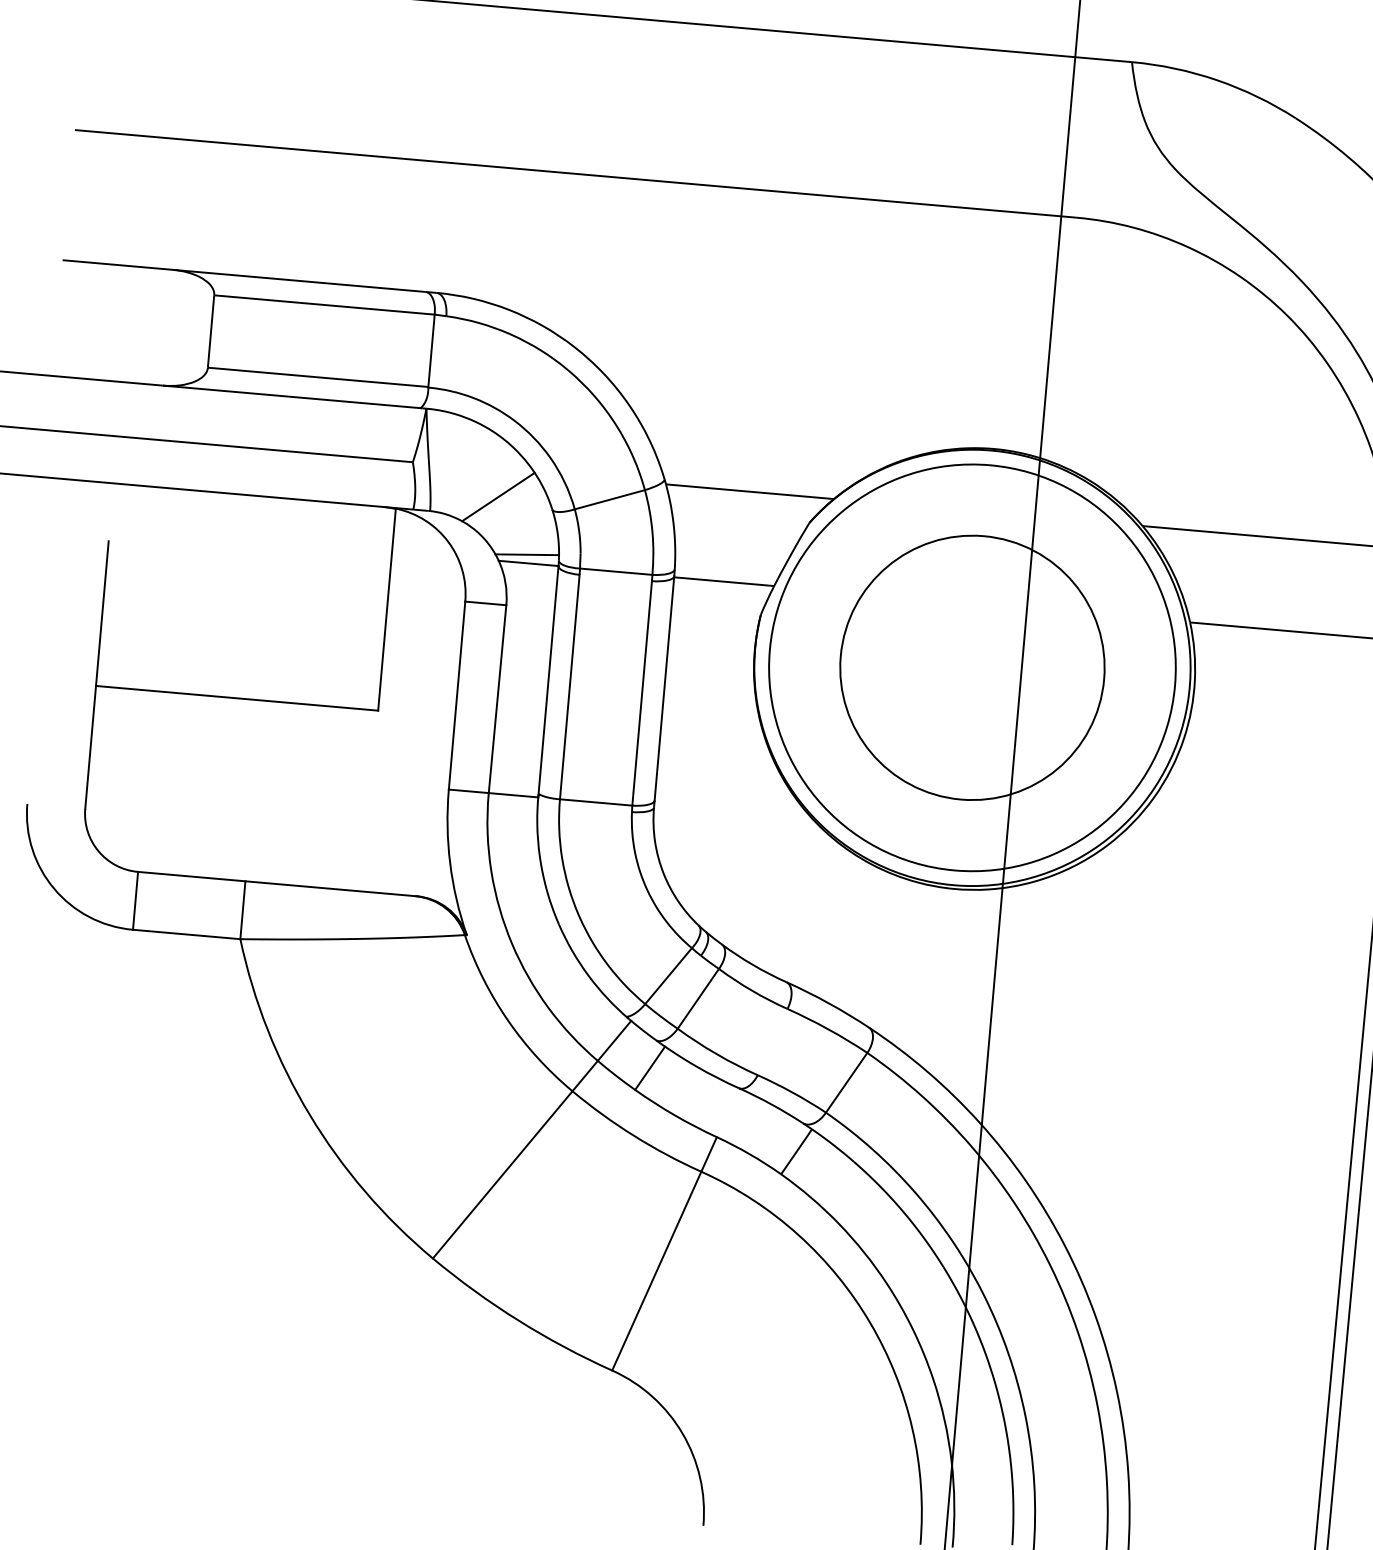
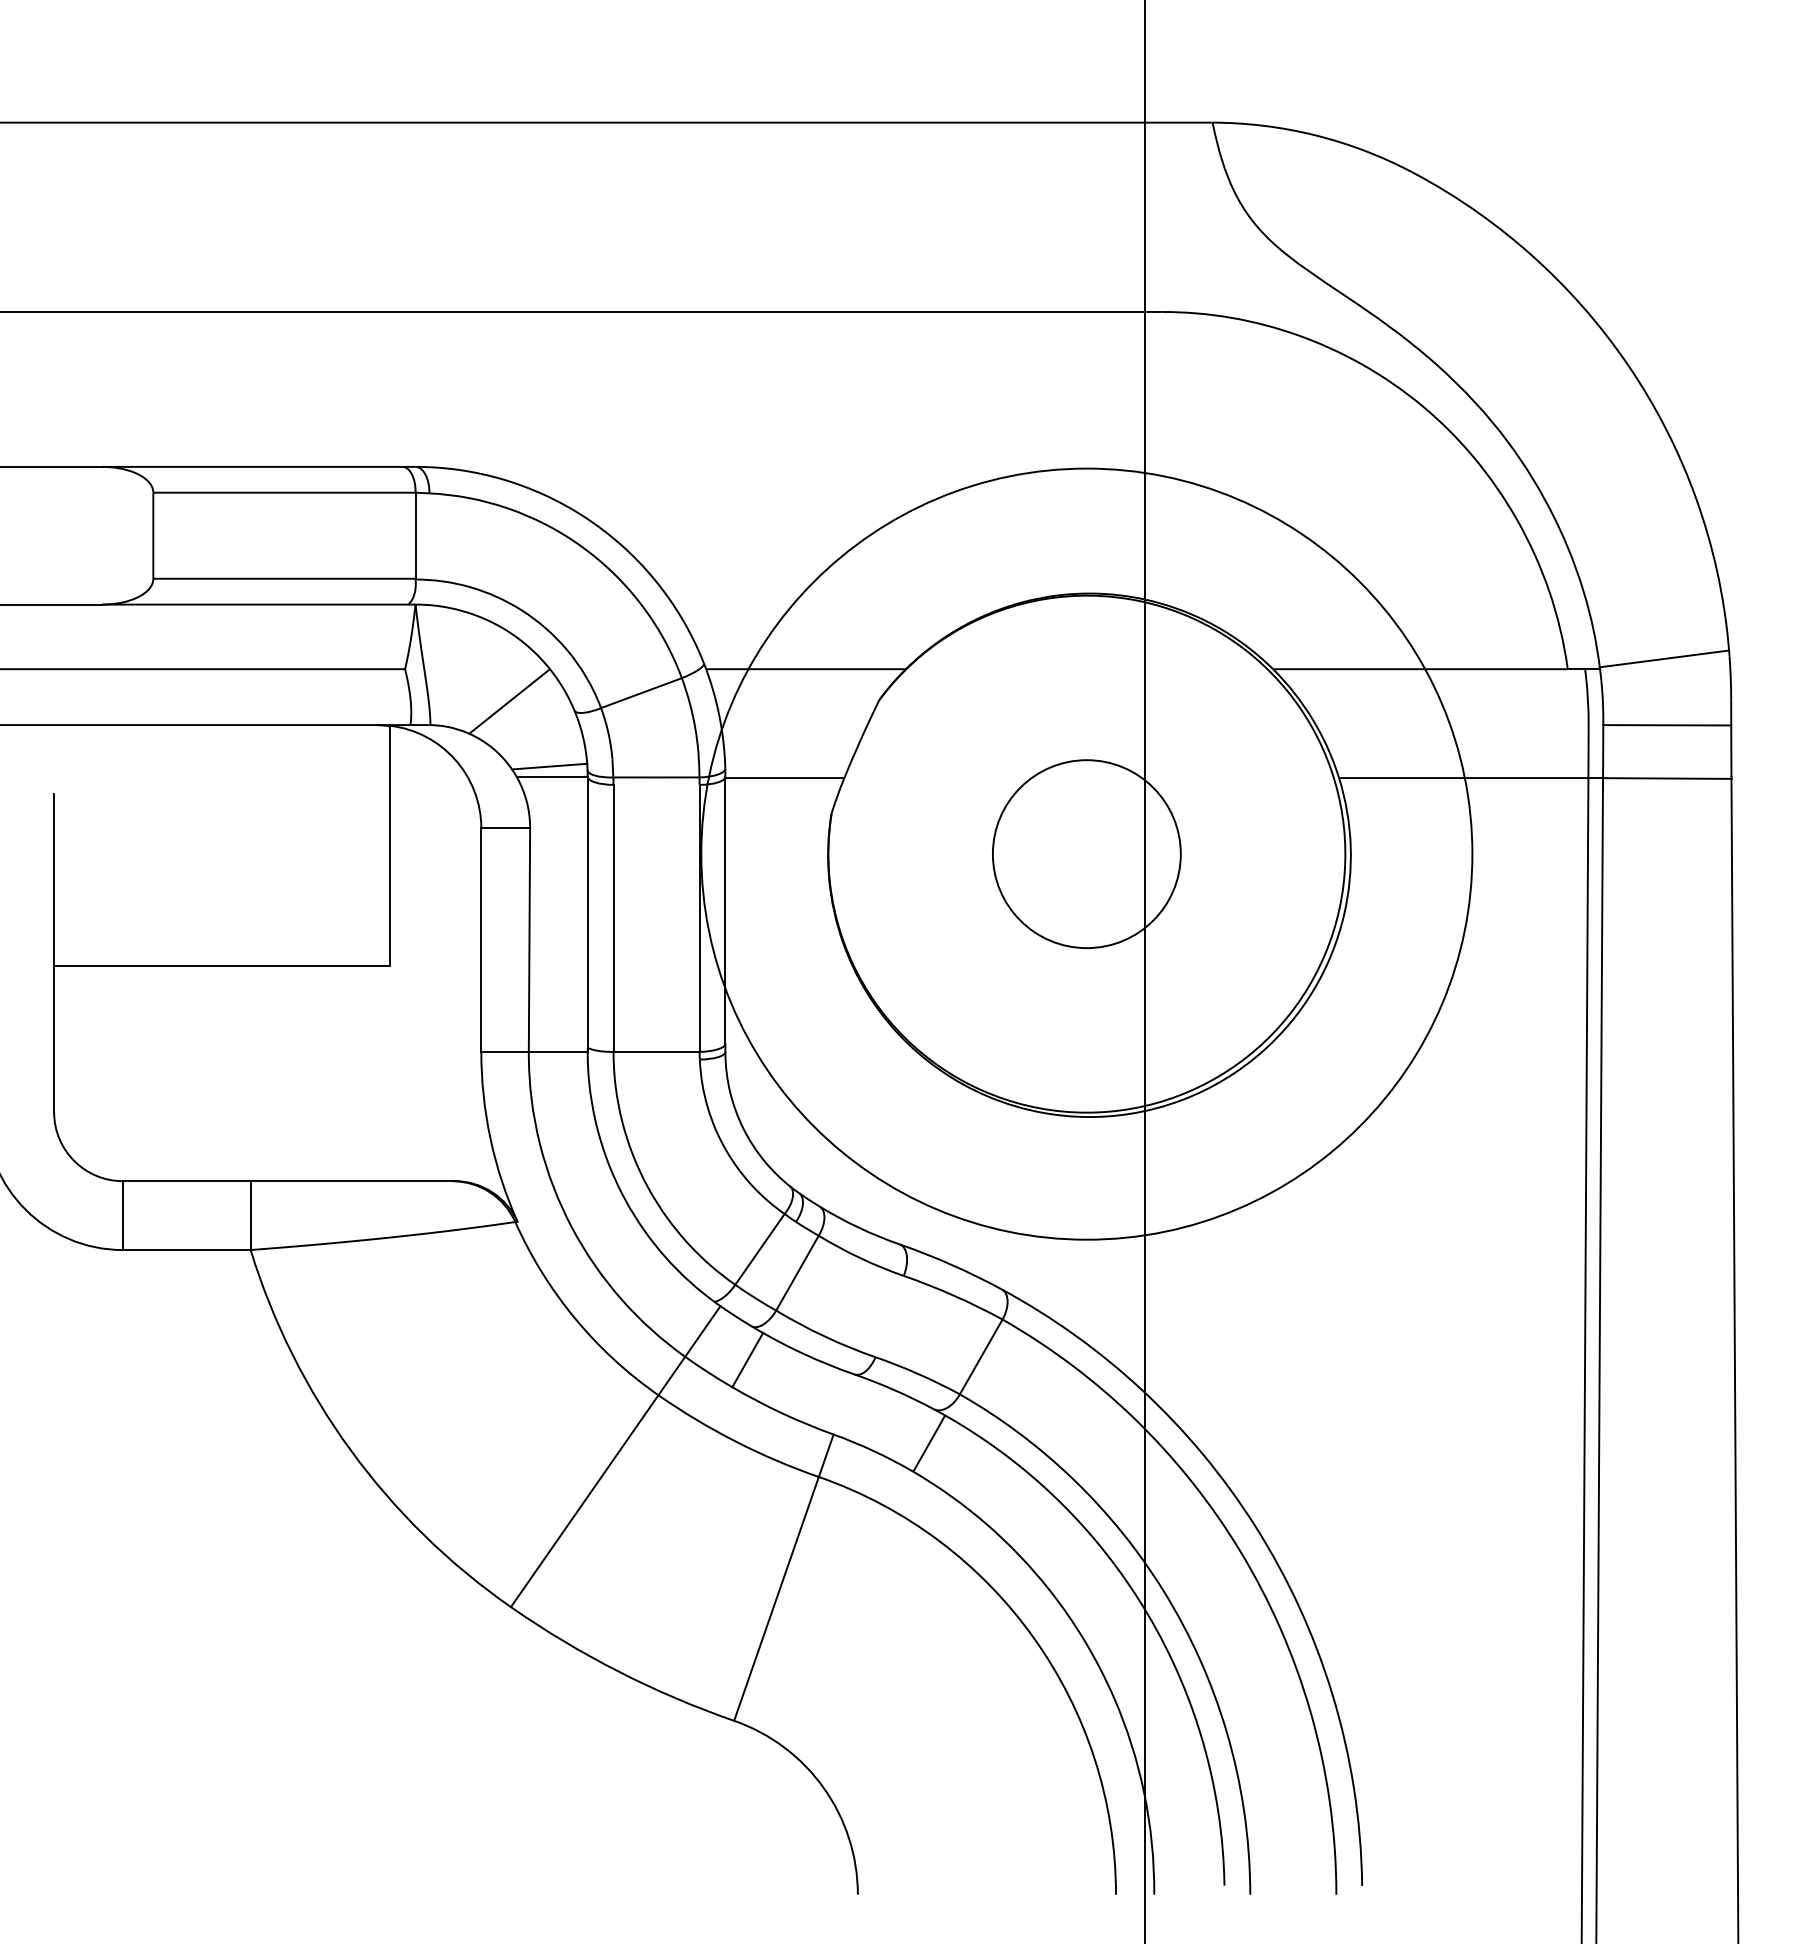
circle: (972, 667) -> (1086, 853), size x0.6
circle: (972, 668) -> (1086, 854), size x1.6

